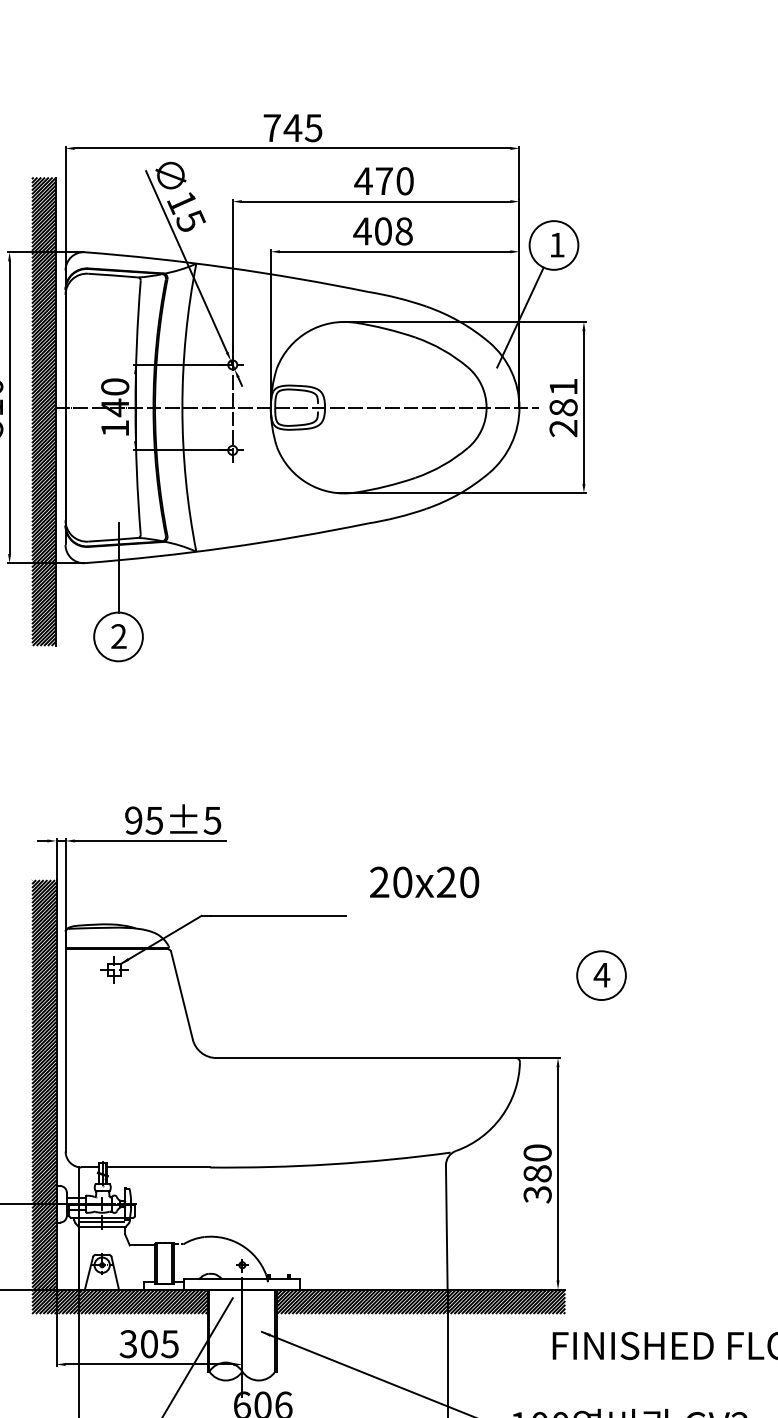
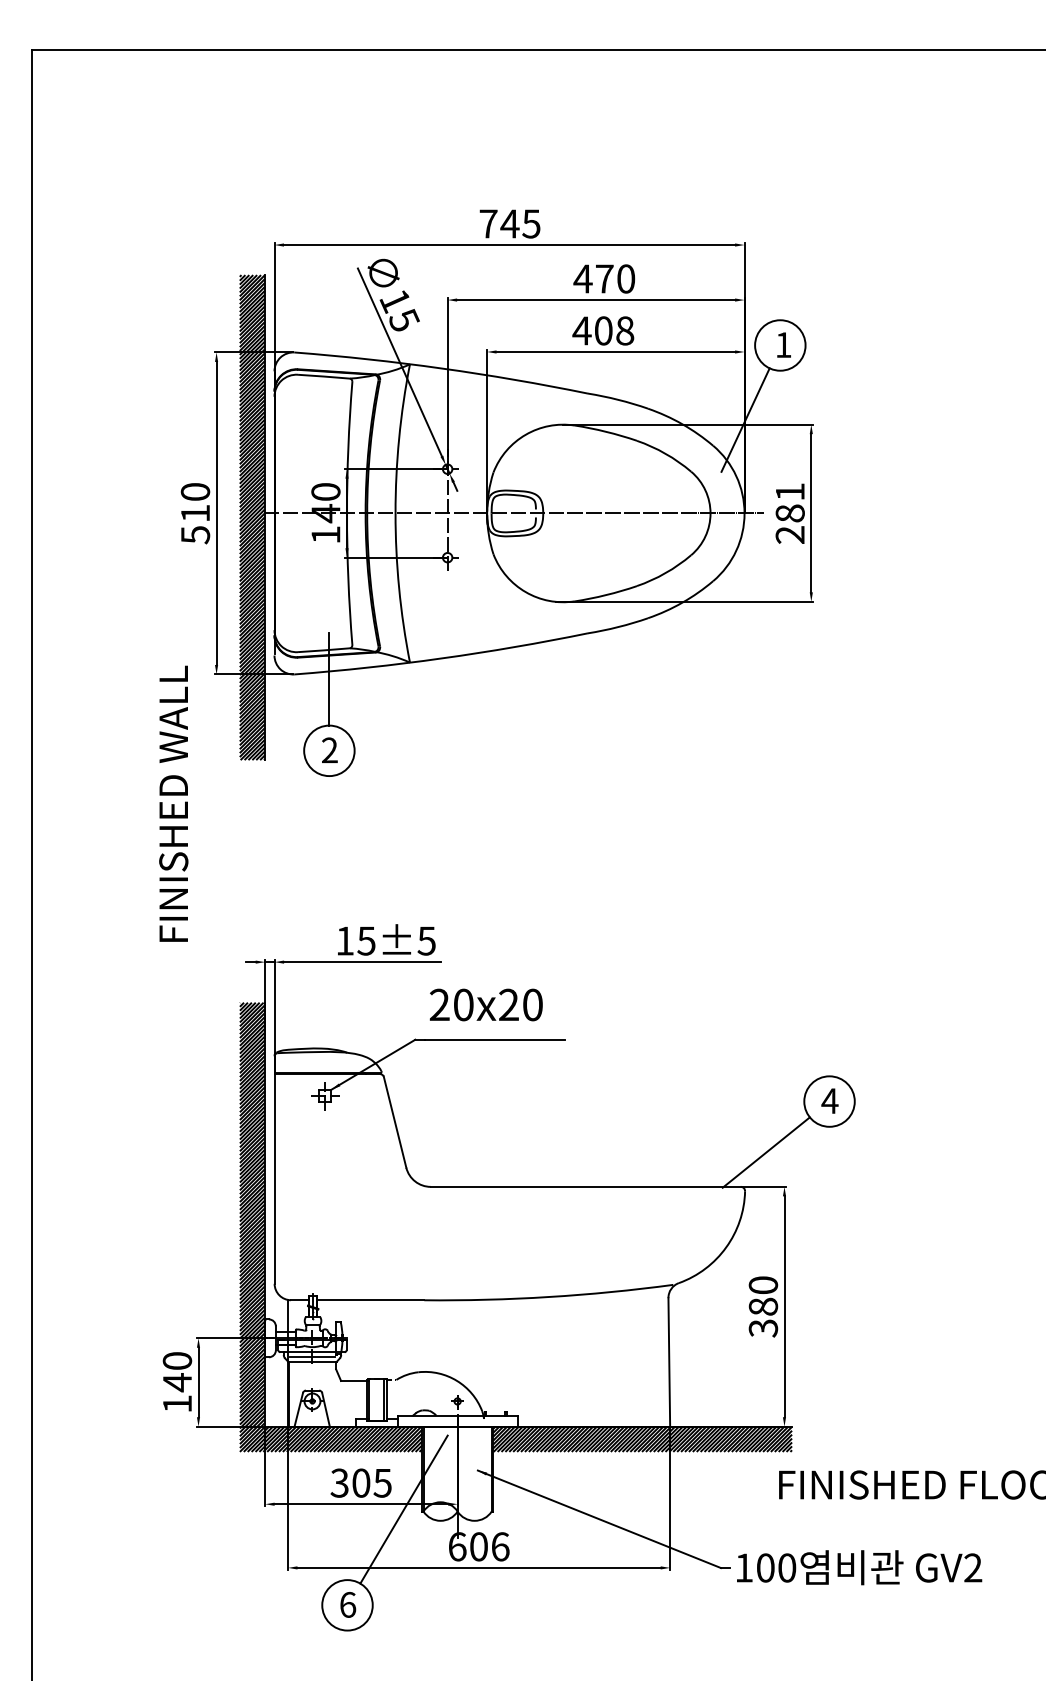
text: (133, 820) -> (344, 940), 95±5 -> 15±5
text: (423, 881) -> (485, 1004), moved
line: (539, 1024) -> (765, 1152), added

